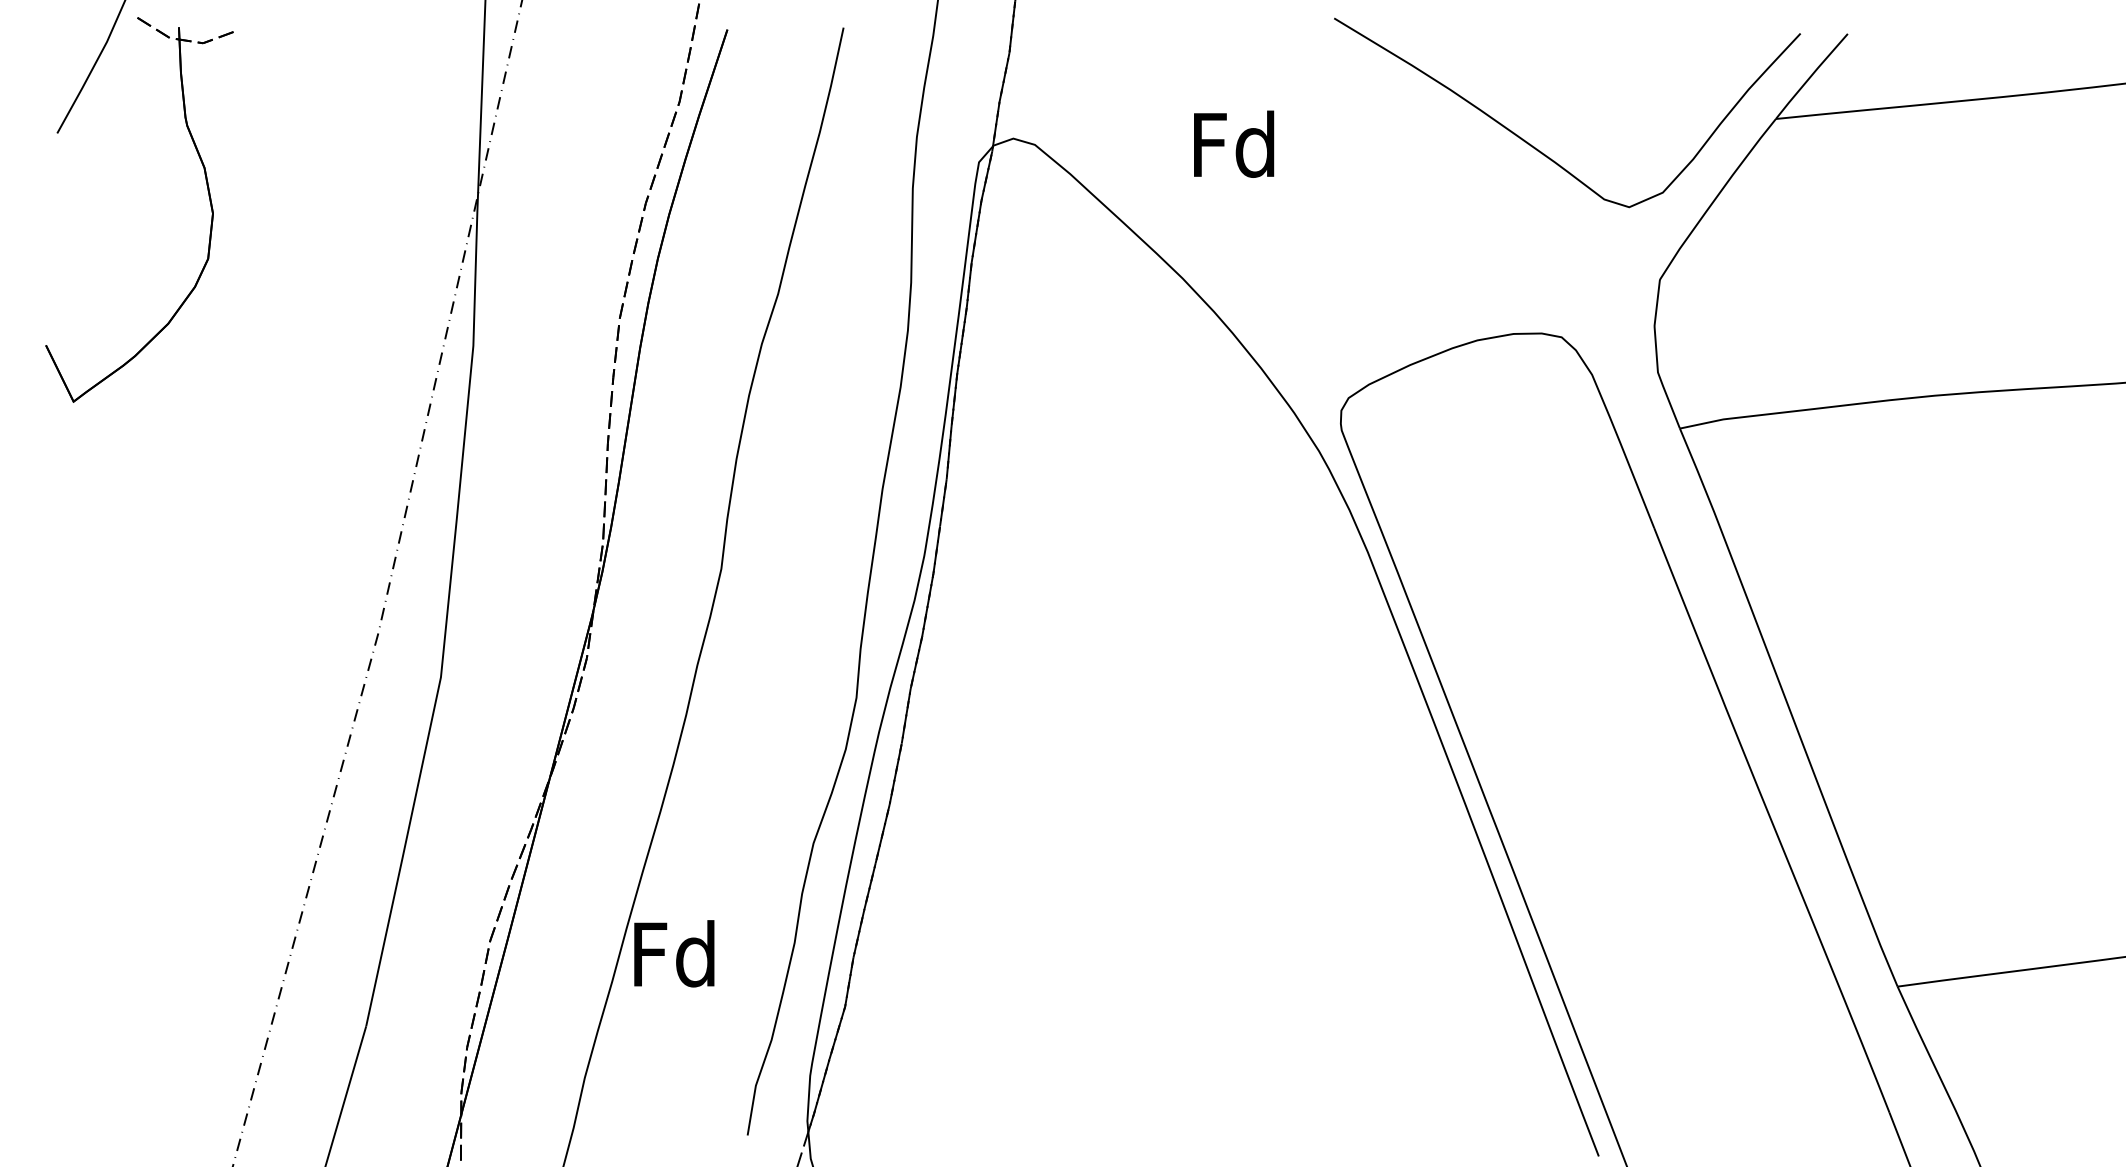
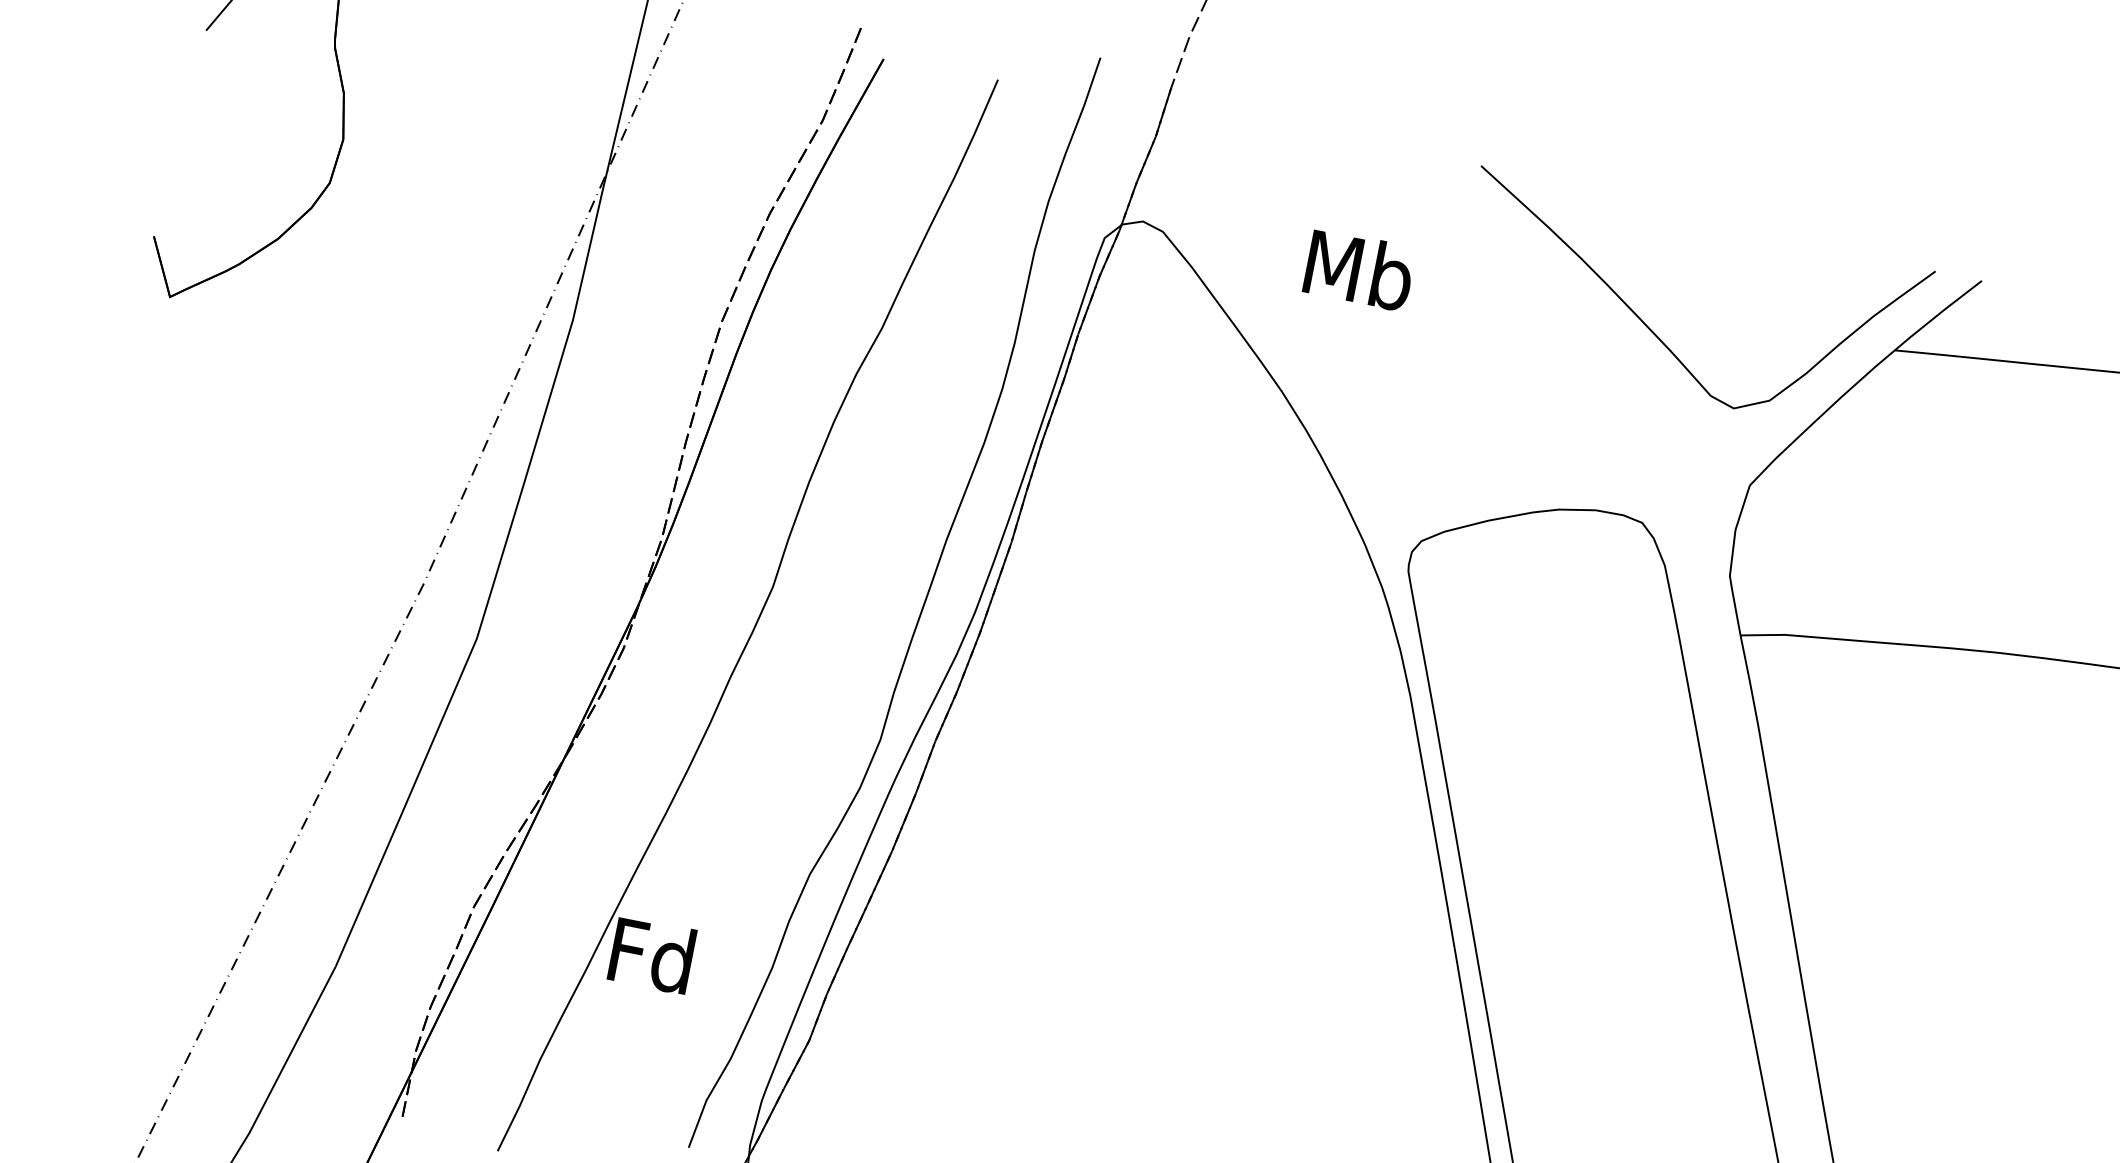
text: (1235, 143) -> (1359, 269), Fd -> Mb

